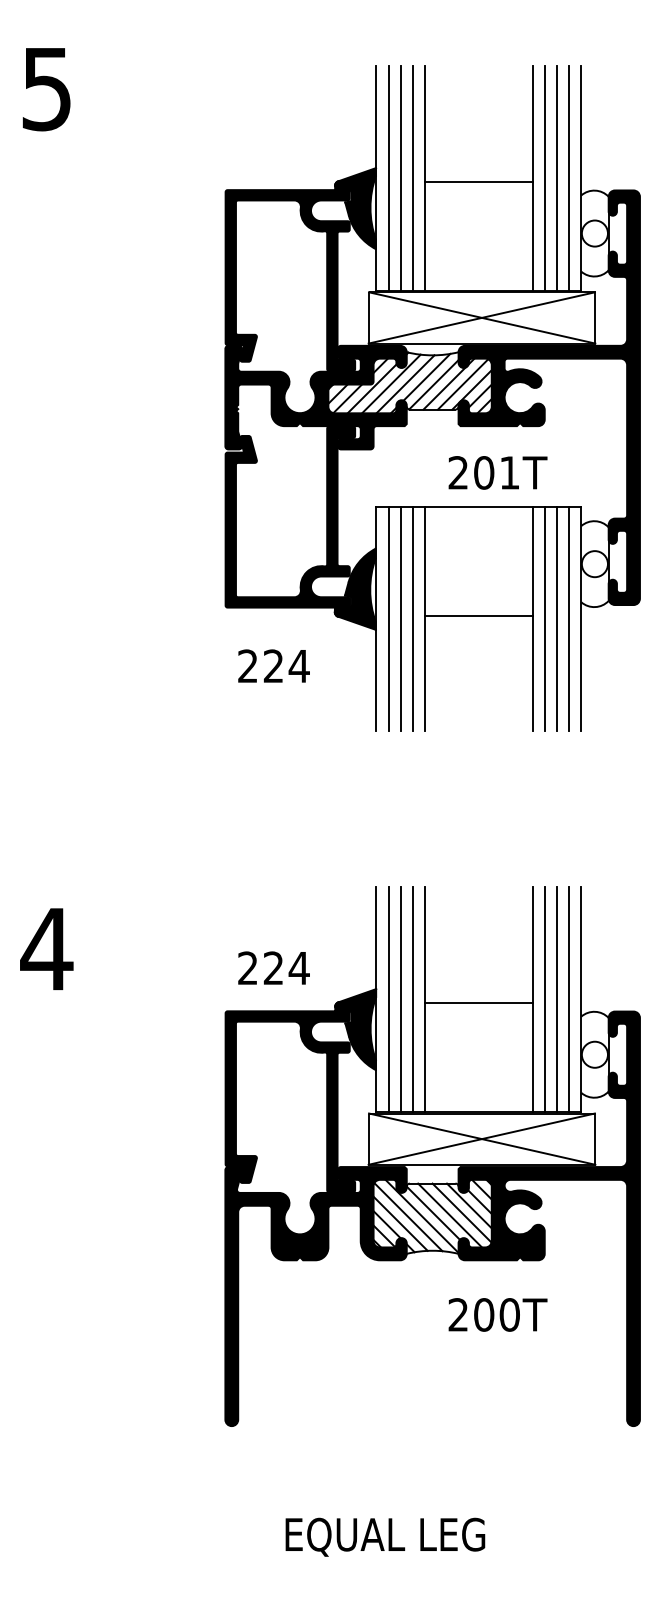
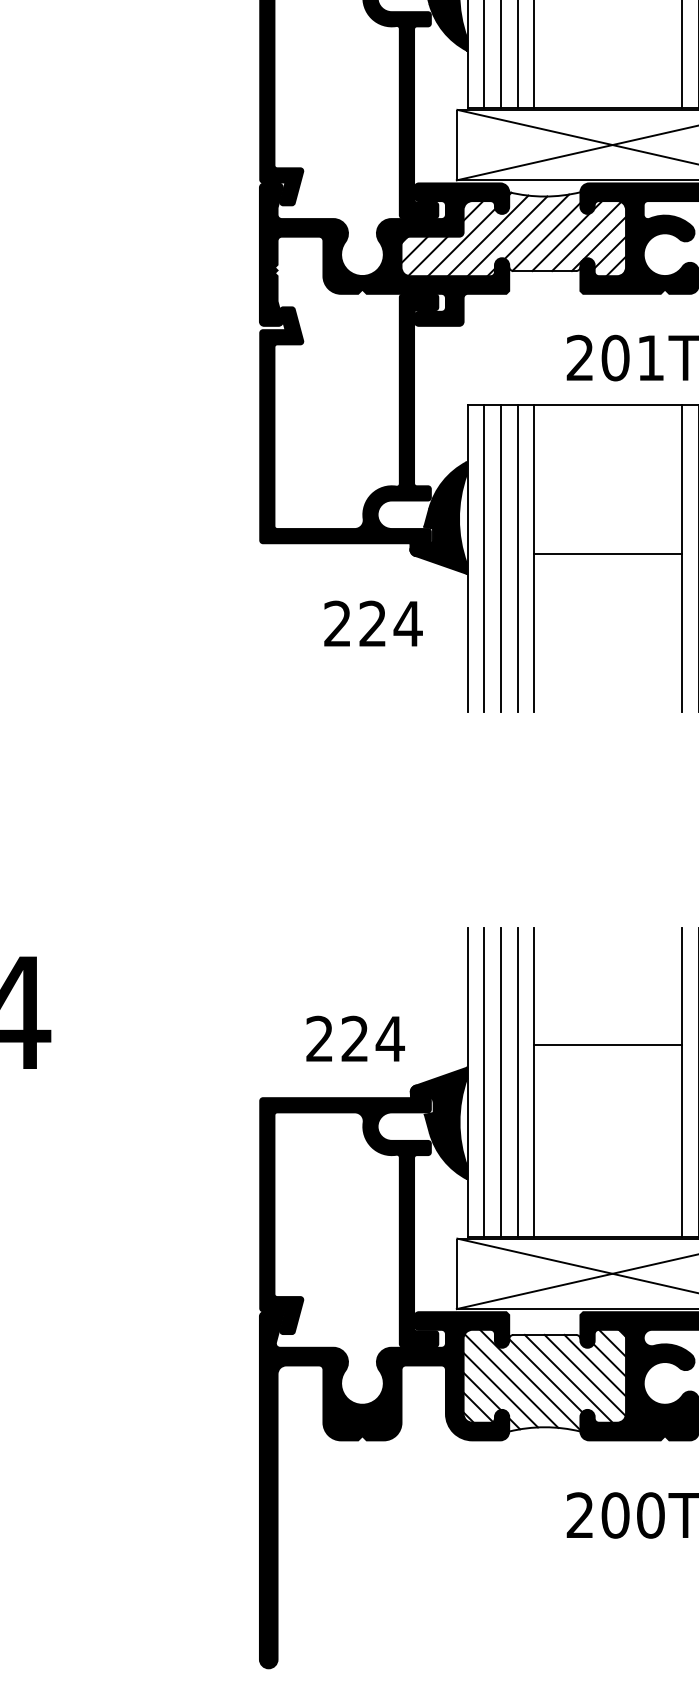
text: (273, 665) -> (372, 622), moved
text: (273, 967) -> (354, 1037), moved
line: (478, 1003) -> (607, 1044), moved

